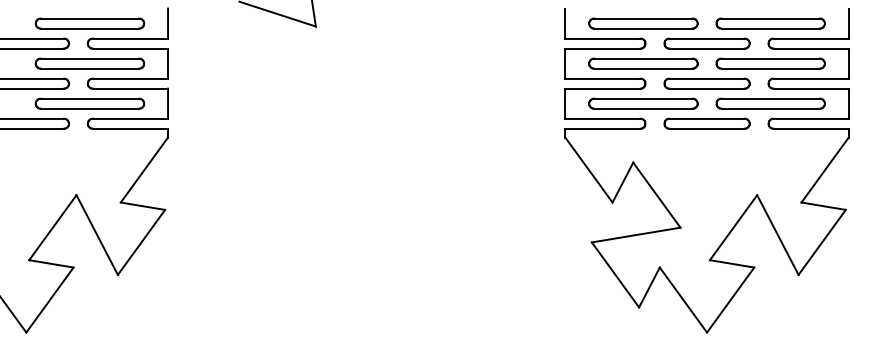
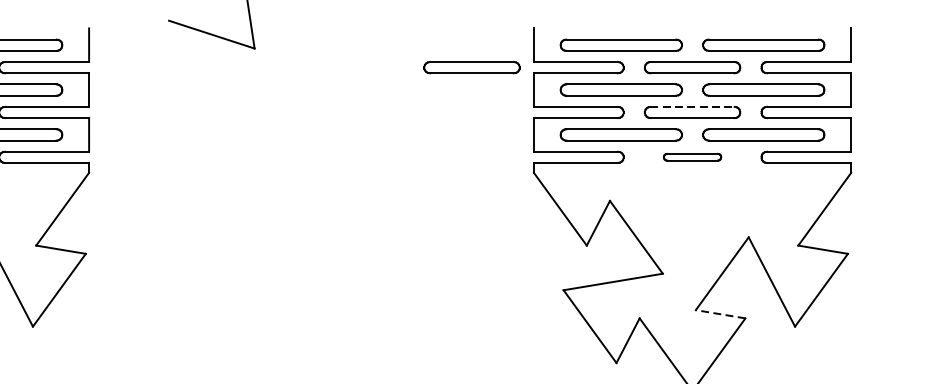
part: (509, 43) -> (471, 67), added
line: (707, 78) -> (693, 106), solid -> dashed
part: (706, 123) -> (691, 157), size x0.6
line: (731, 263) -> (719, 313), solid -> dashed

